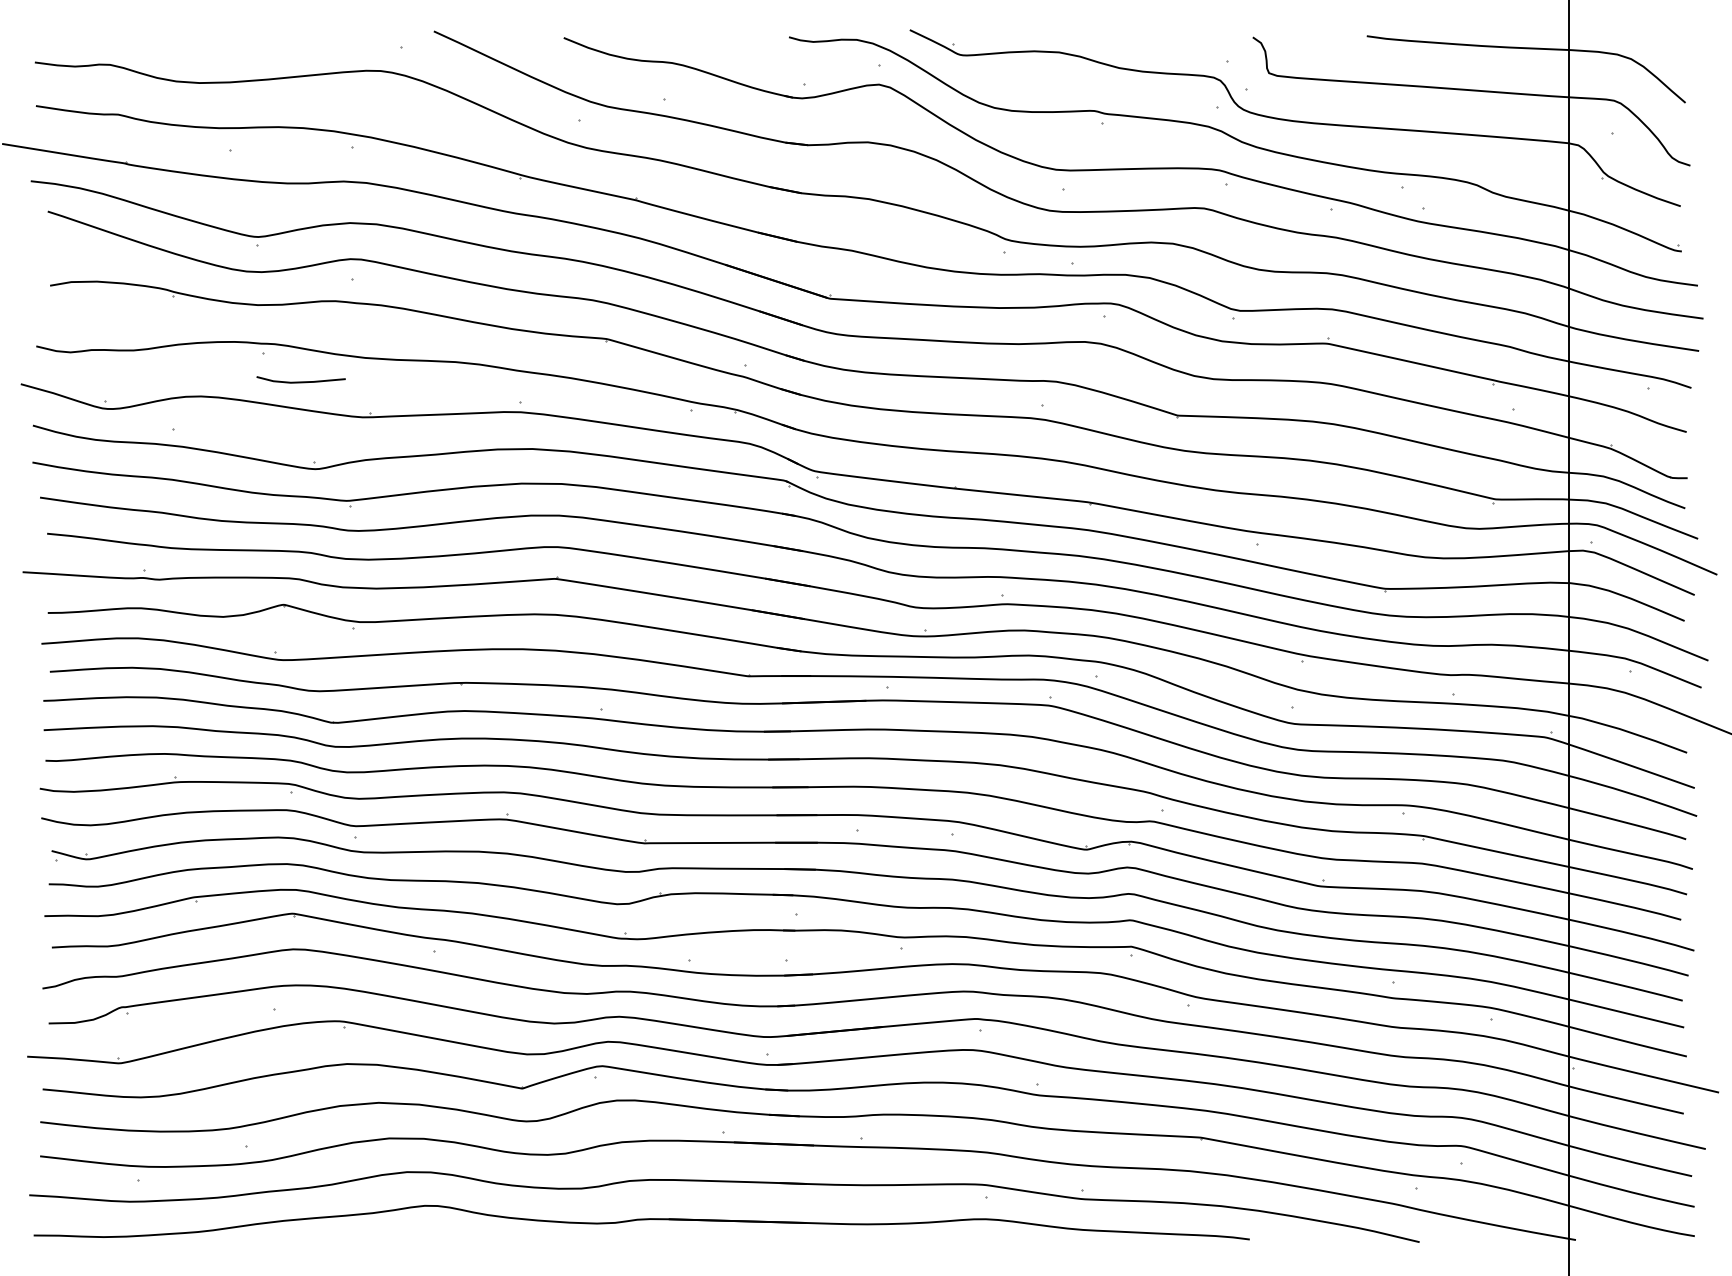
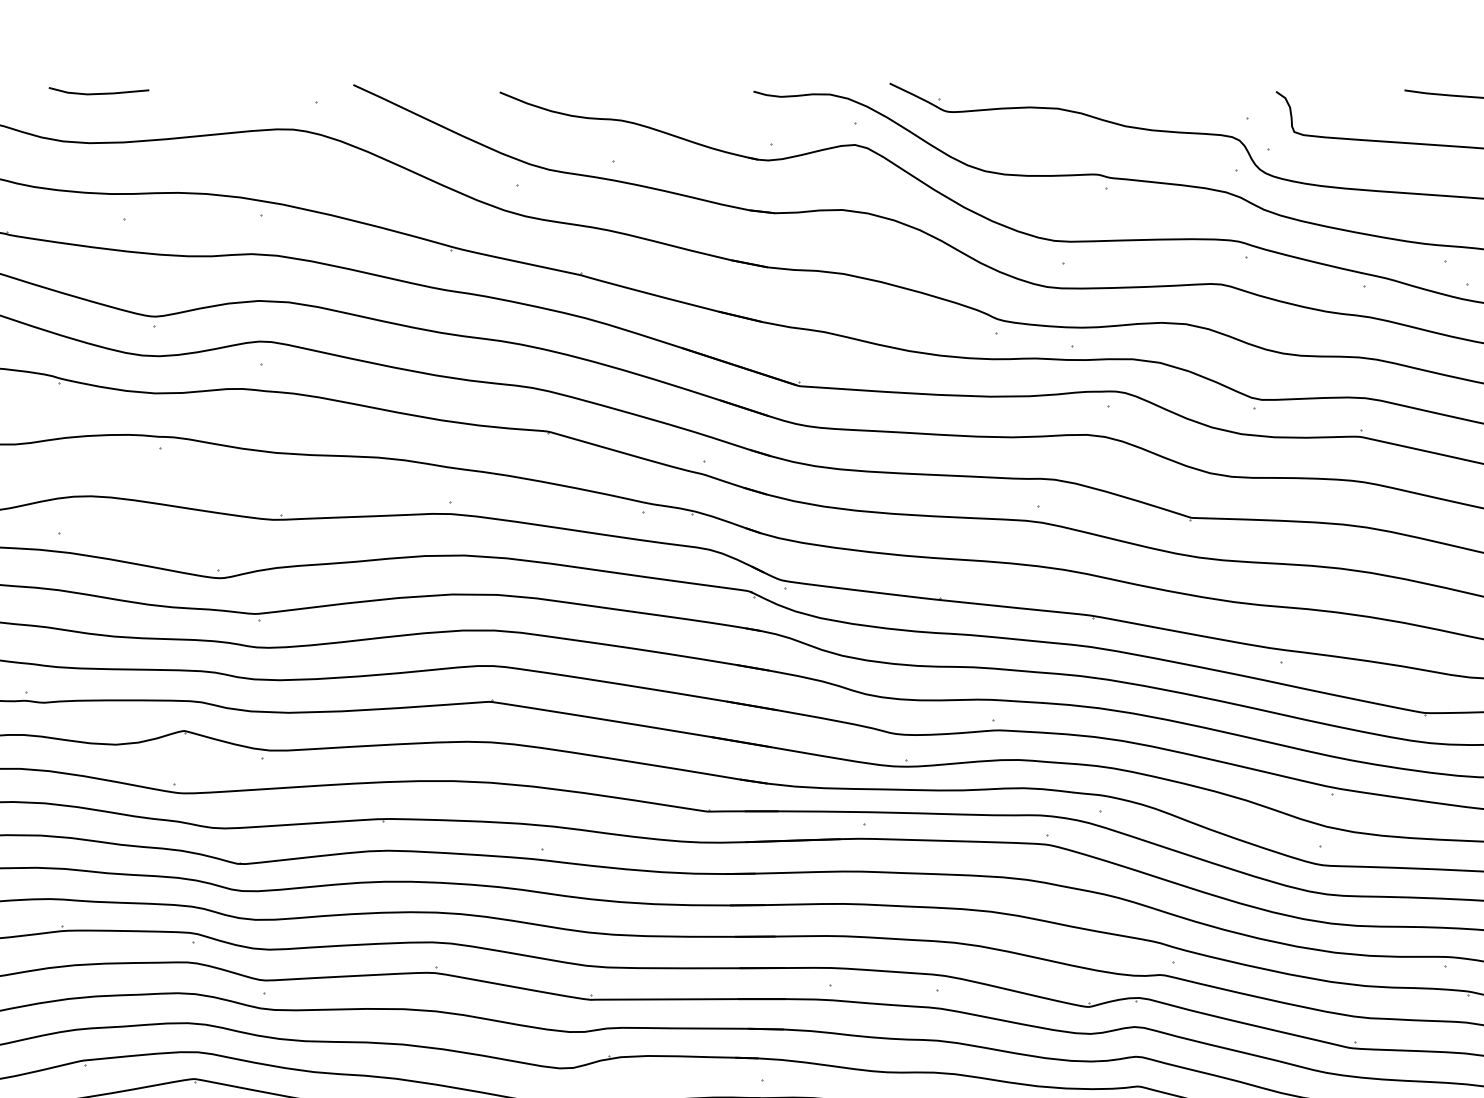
line: (300, 381) -> (98, 92), moved

